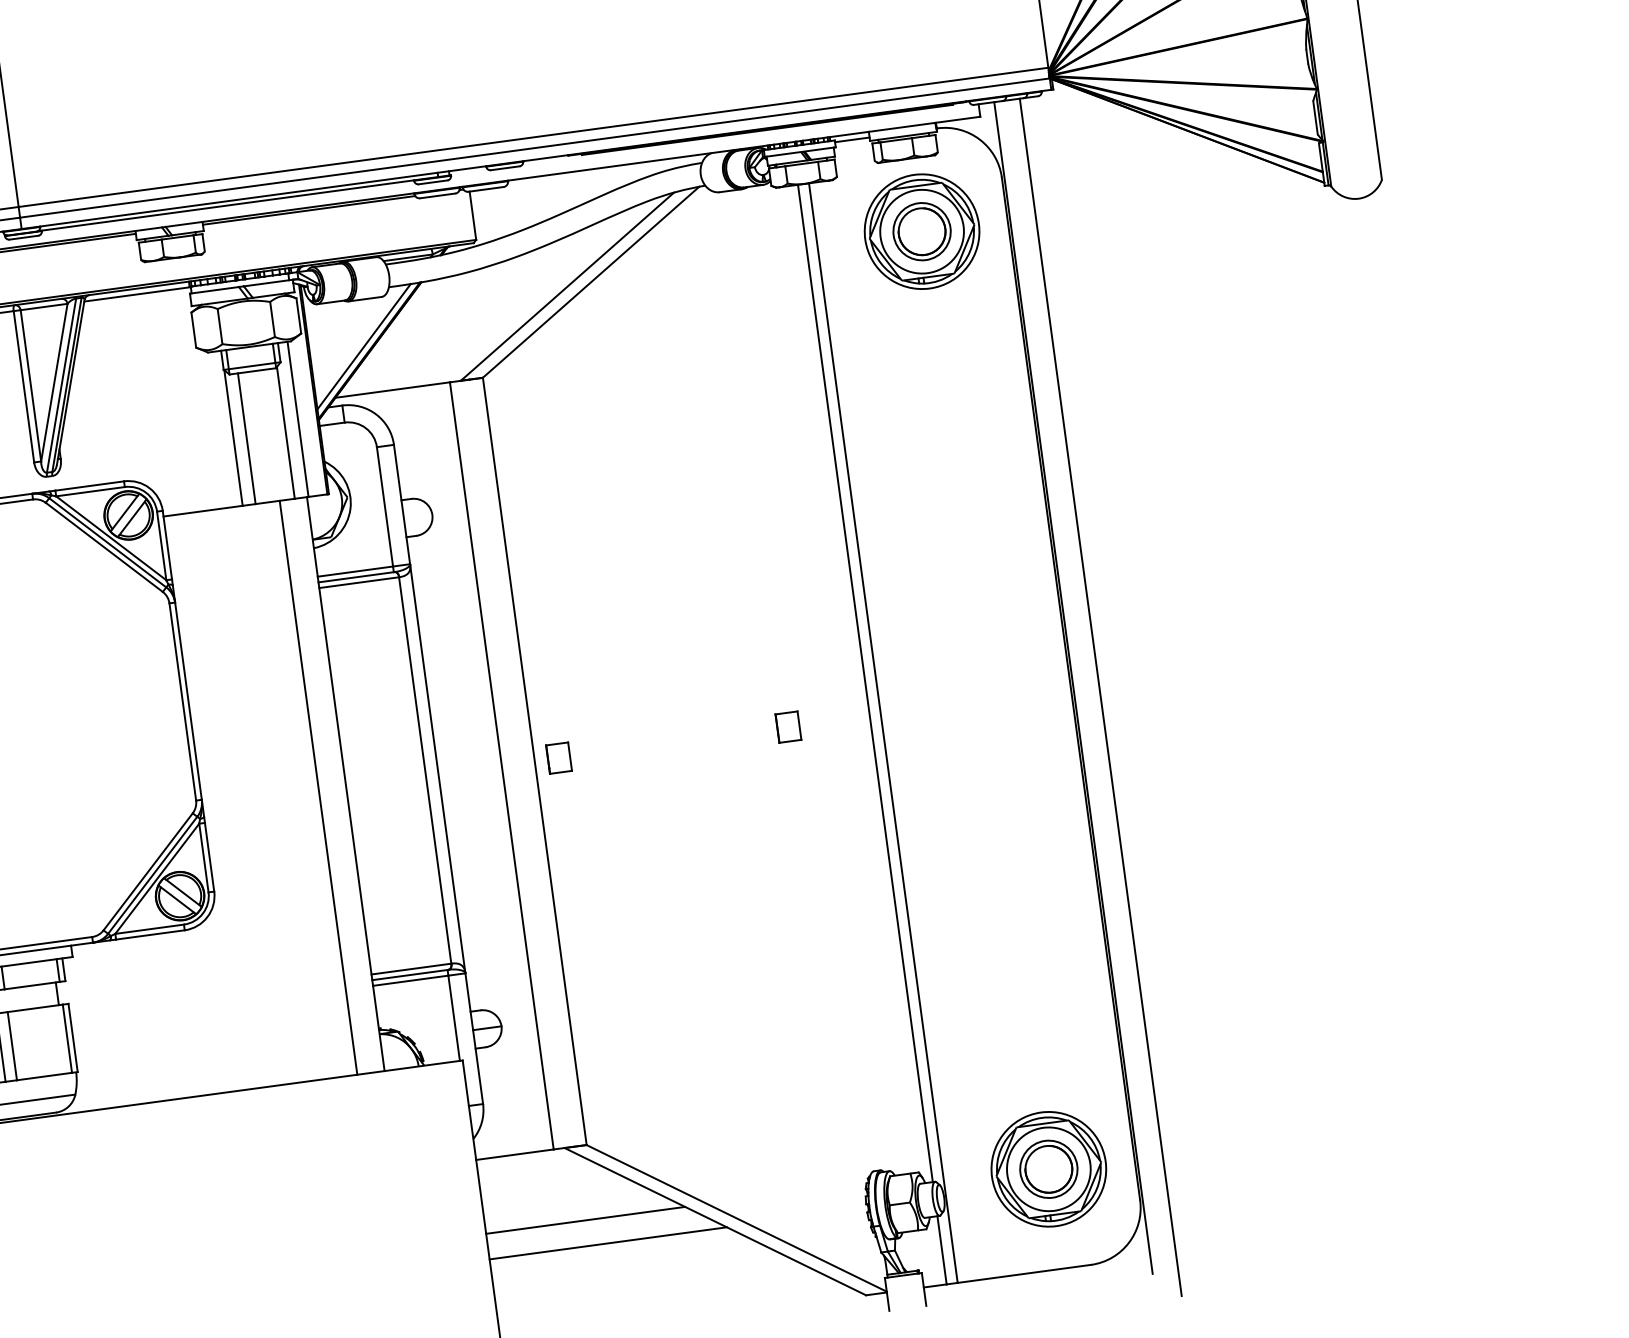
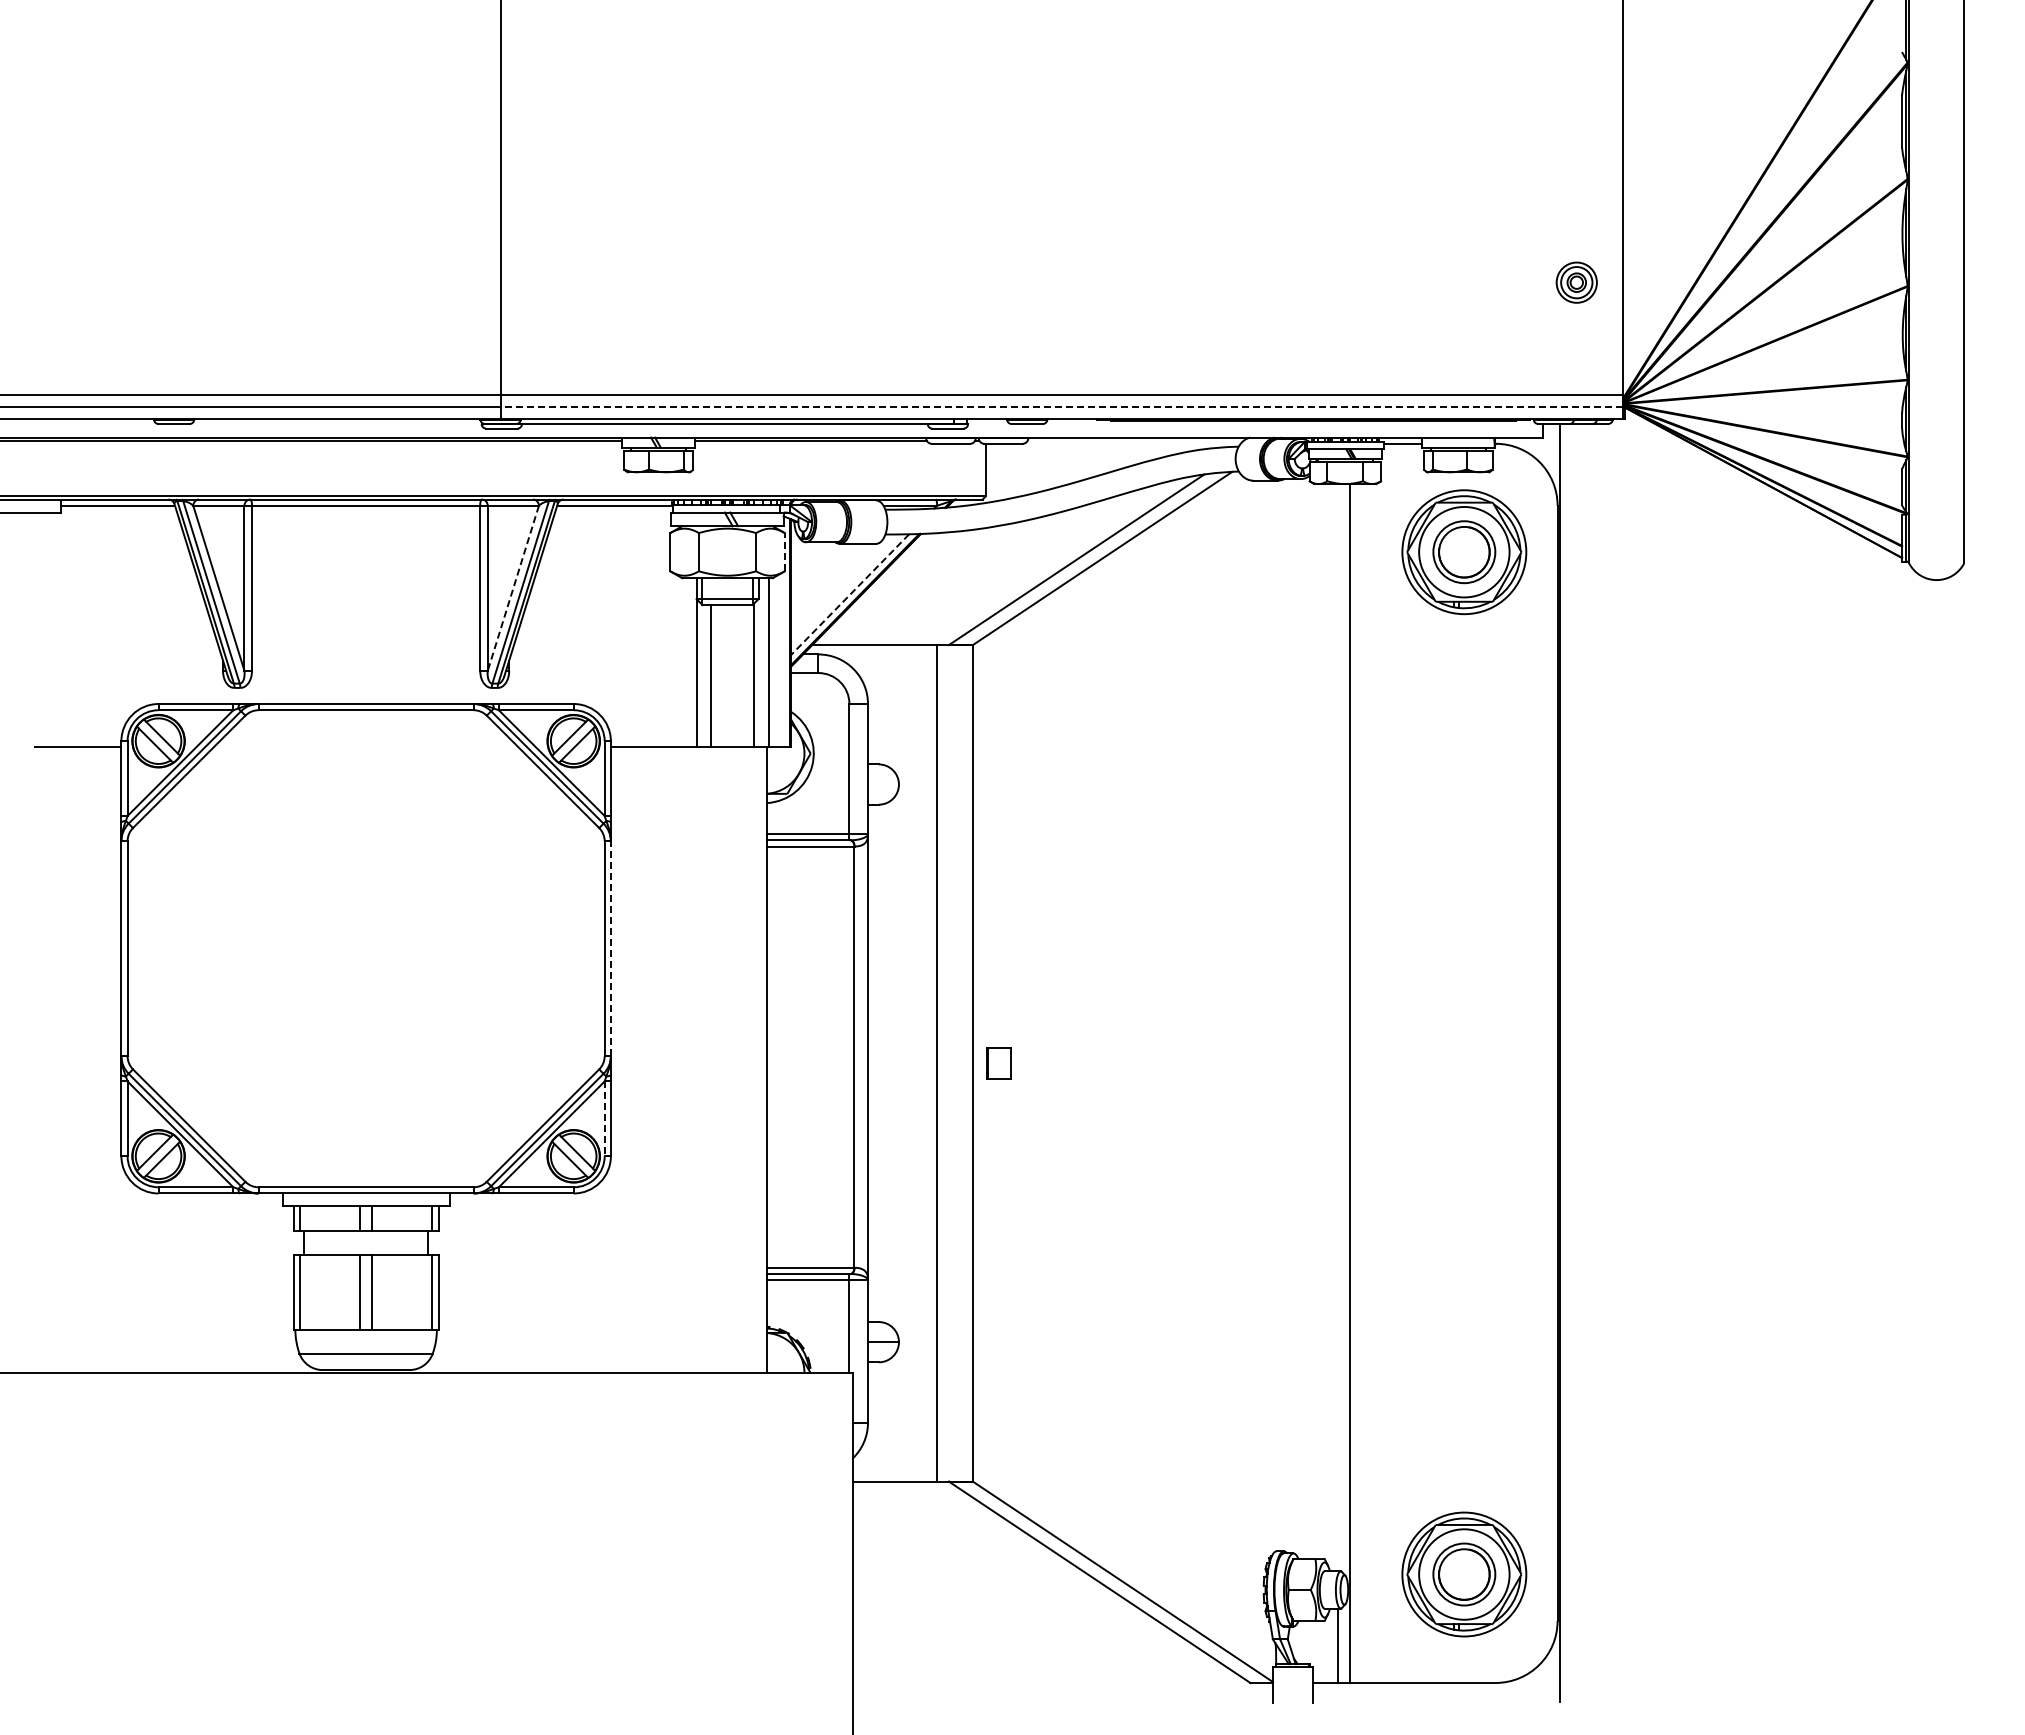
line: (534, 148) -> (1061, 406), solid -> dashed
line: (298, 315) -> (784, 551), solid -> dashed
line: (363, 346) -> (849, 594), solid -> dashed
line: (54, 382) -> (513, 588), solid -> dashed
line: (865, 683) -> (1338, 1027), removed
line: (1100, 697) -> (1588, 1076), removed
line: (188, 701) -> (610, 948), solid -> dashed
part: (788, 727) -> (1249, 1063), removed
line: (318, 788) -> (737, 1060), removed
line: (203, 858) -> (604, 1119), solid -> dashed
line: (585, 1220) -> (960, 1562), removed
line: (607, 1243) -> (981, 1590), removed

